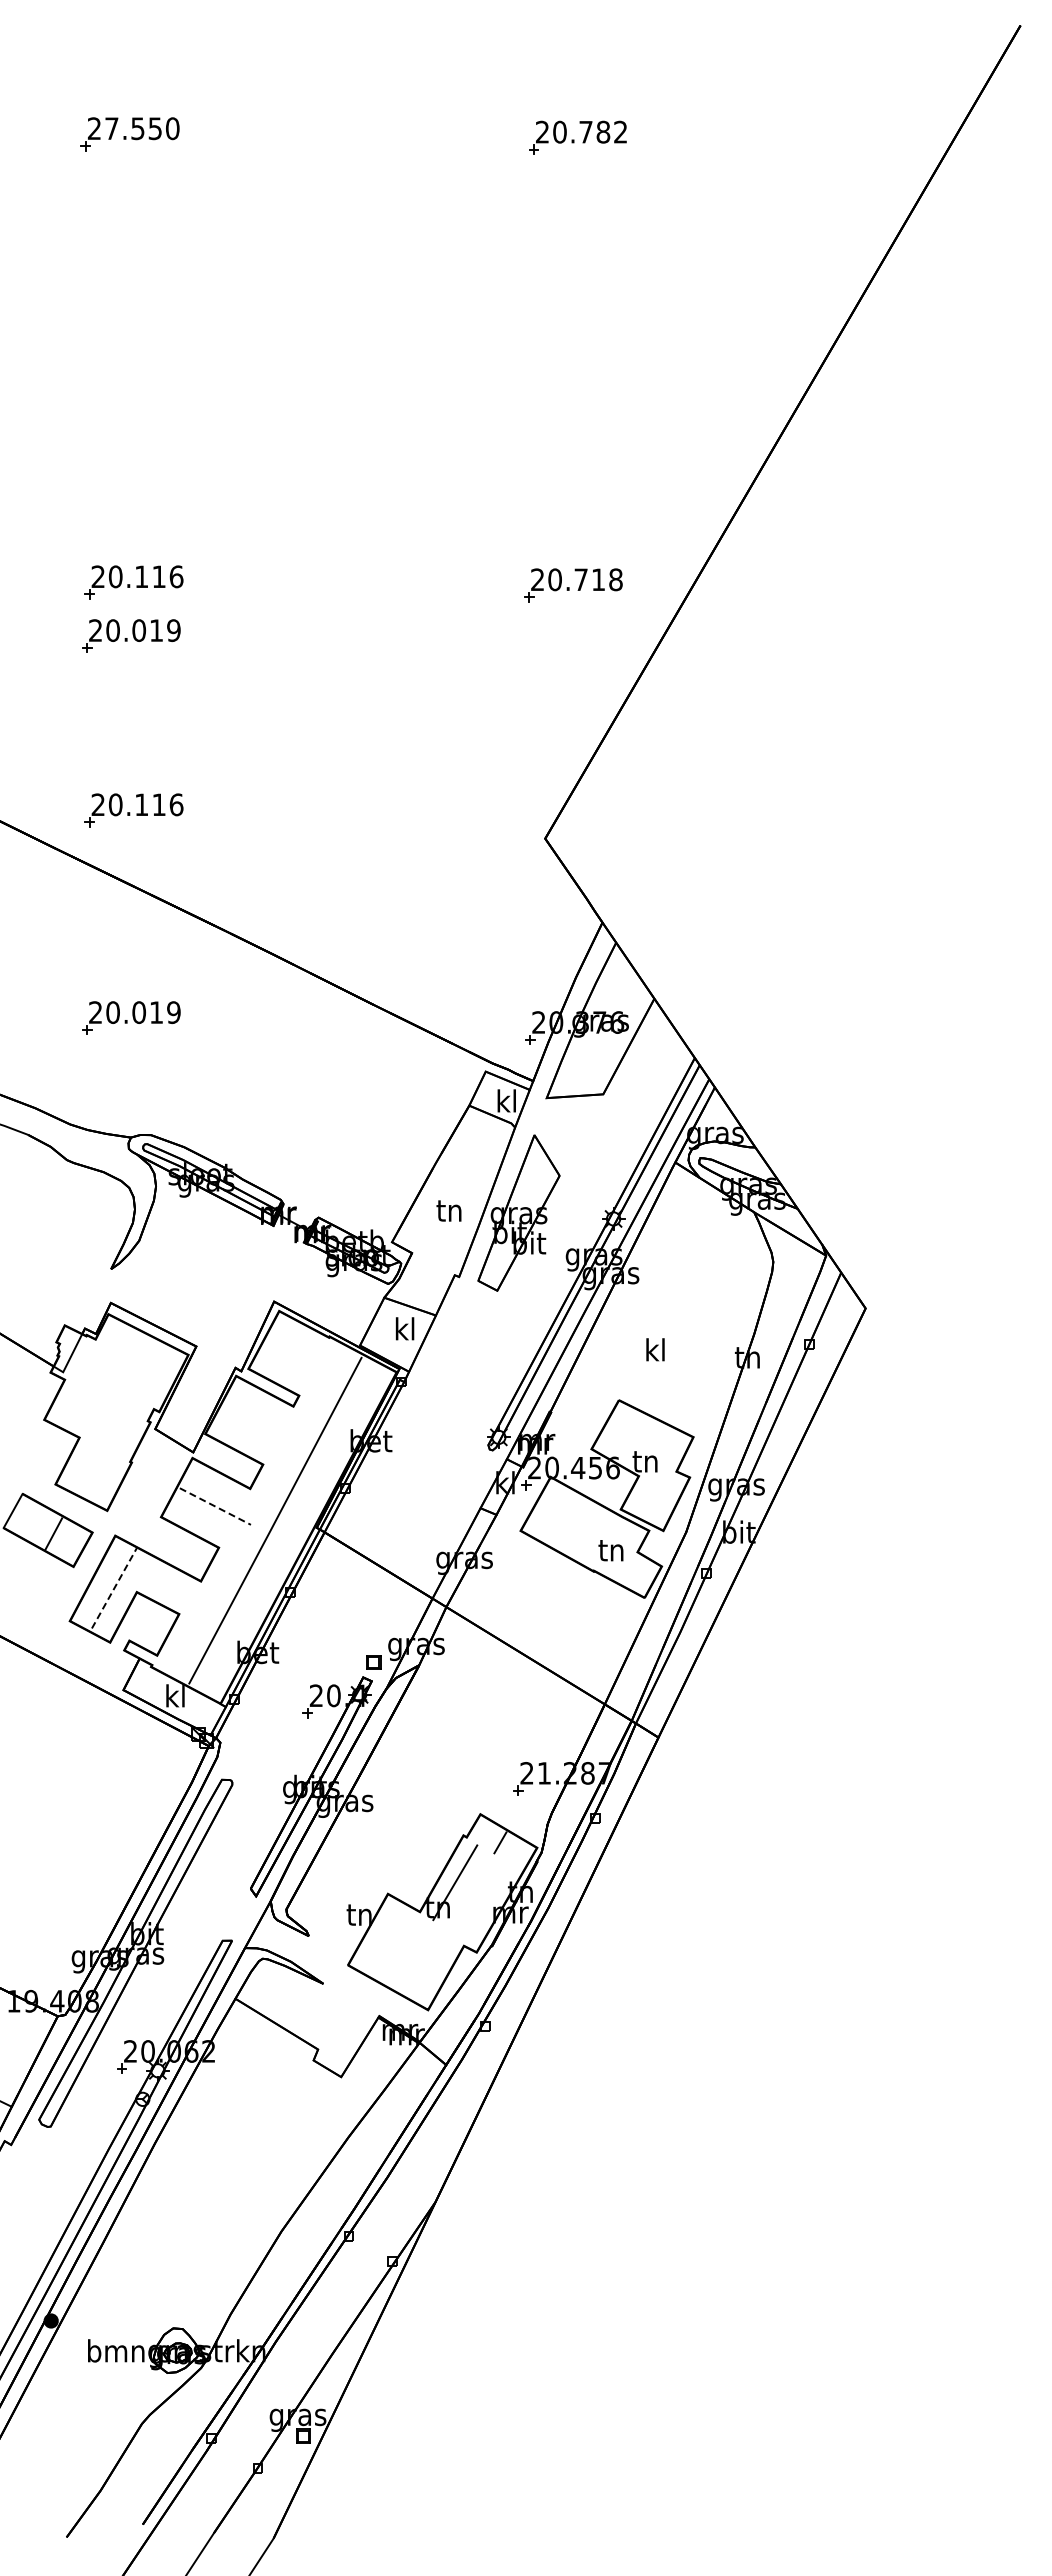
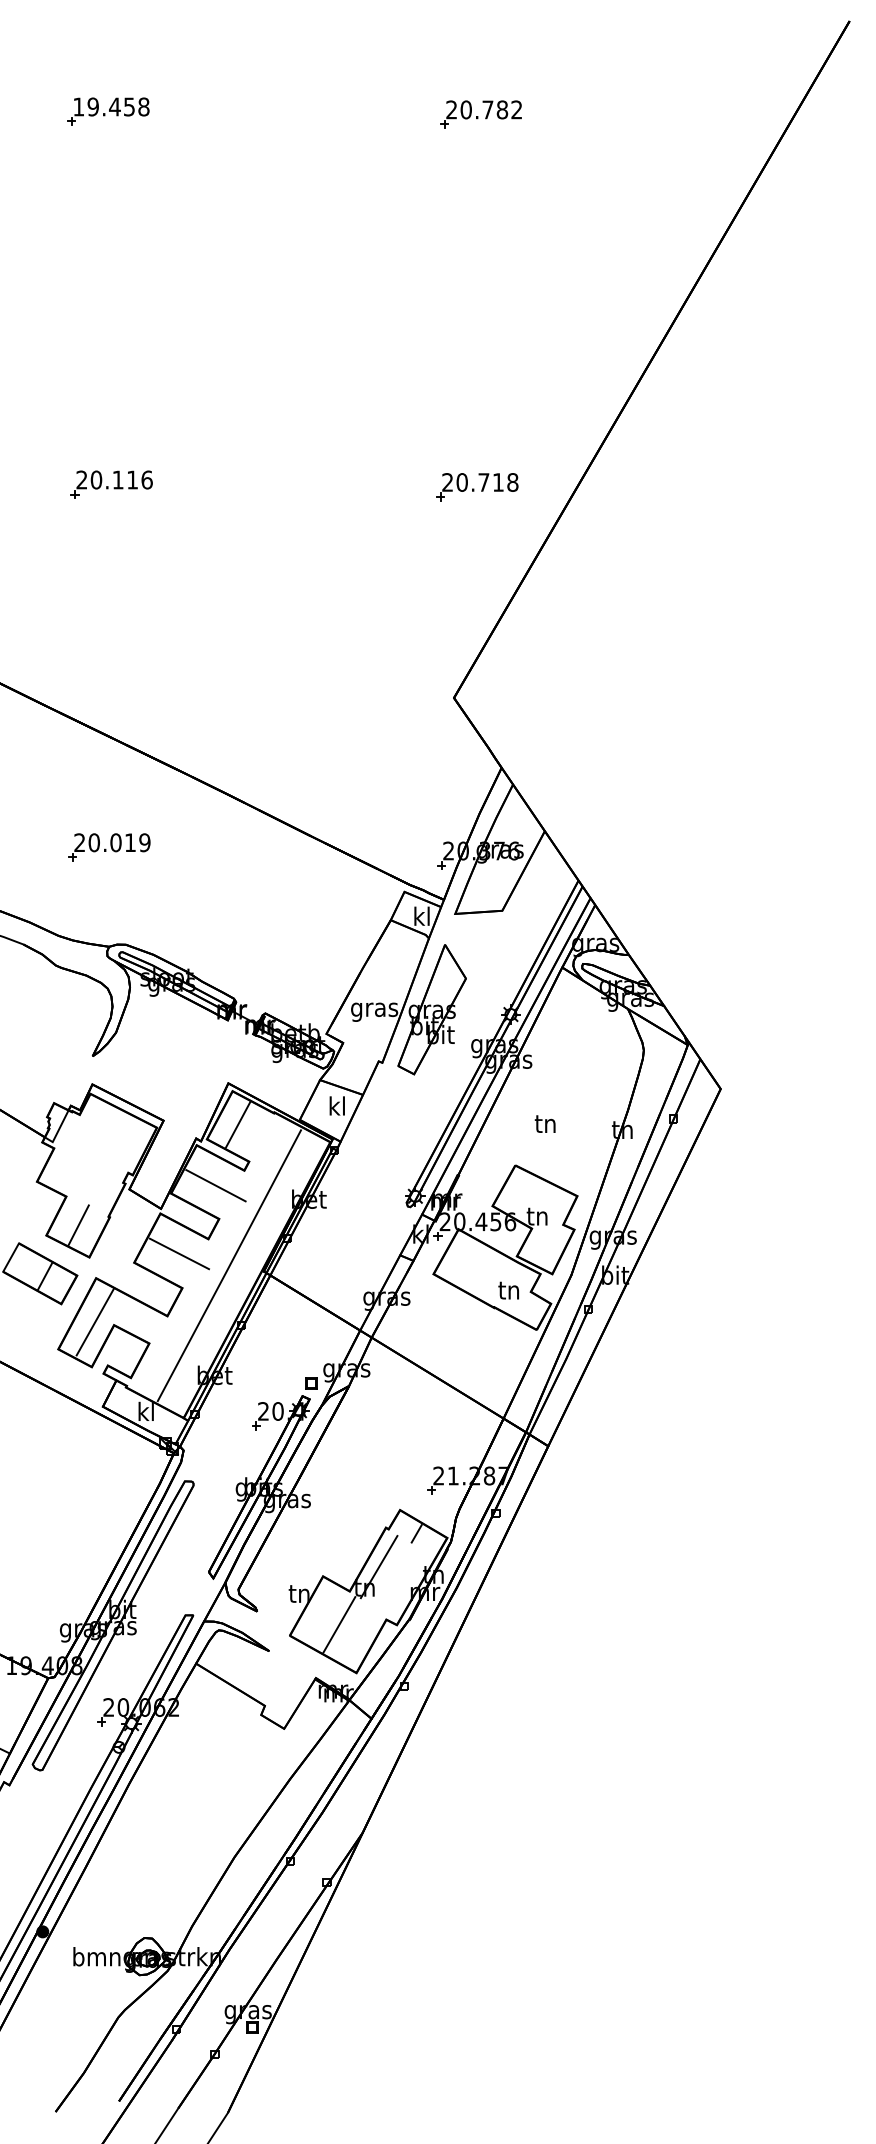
text: (133, 128) -> (111, 106), 27.550 -> 19.458
part: (131, 635) -> (109, 528), removed
part: (133, 810) -> (111, 674), removed
text: (449, 1213) -> (374, 1009), tn -> gras
text: (654, 1349) -> (544, 1123), kl -> tn
line: (285, 1350) -> (237, 1124), added
line: (258, 1424) -> (215, 1185), added
line: (93, 1472) -> (77, 1225), added
line: (215, 1506) -> (179, 1253), dashed -> solid
line: (114, 1587) -> (95, 1321), dashed -> solid
line: (407, 1951) -> (339, 1624), added

